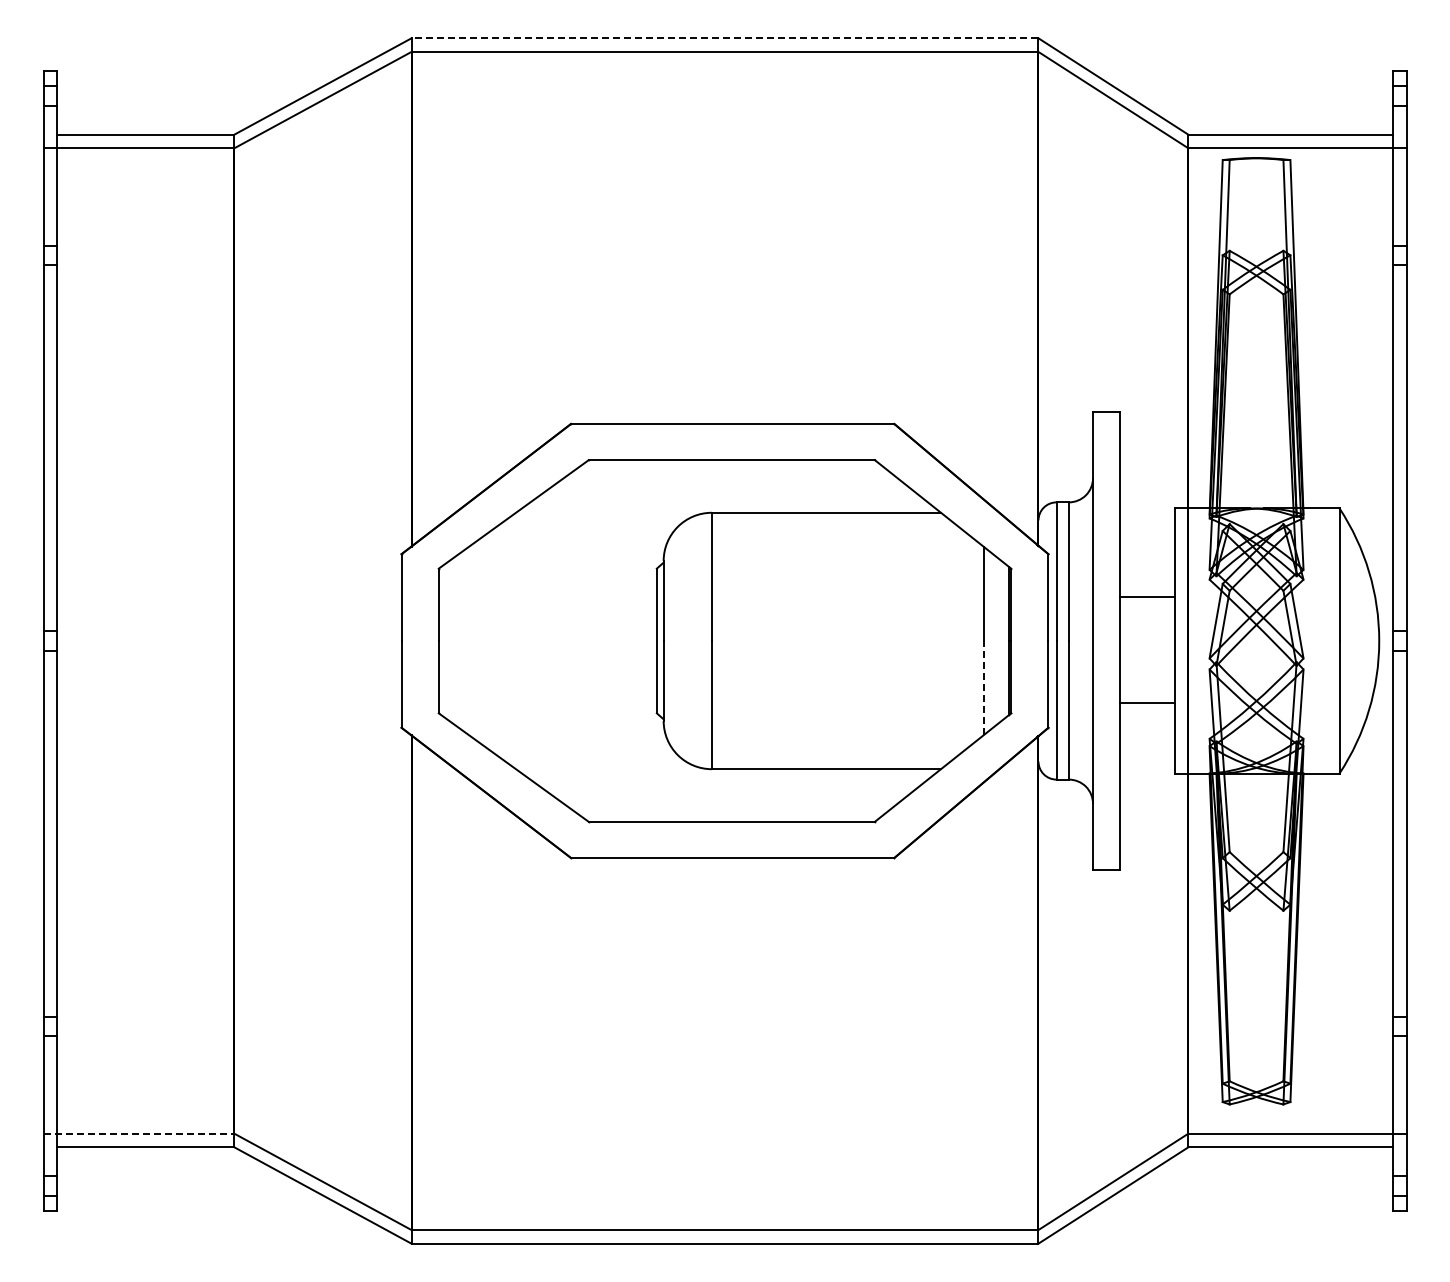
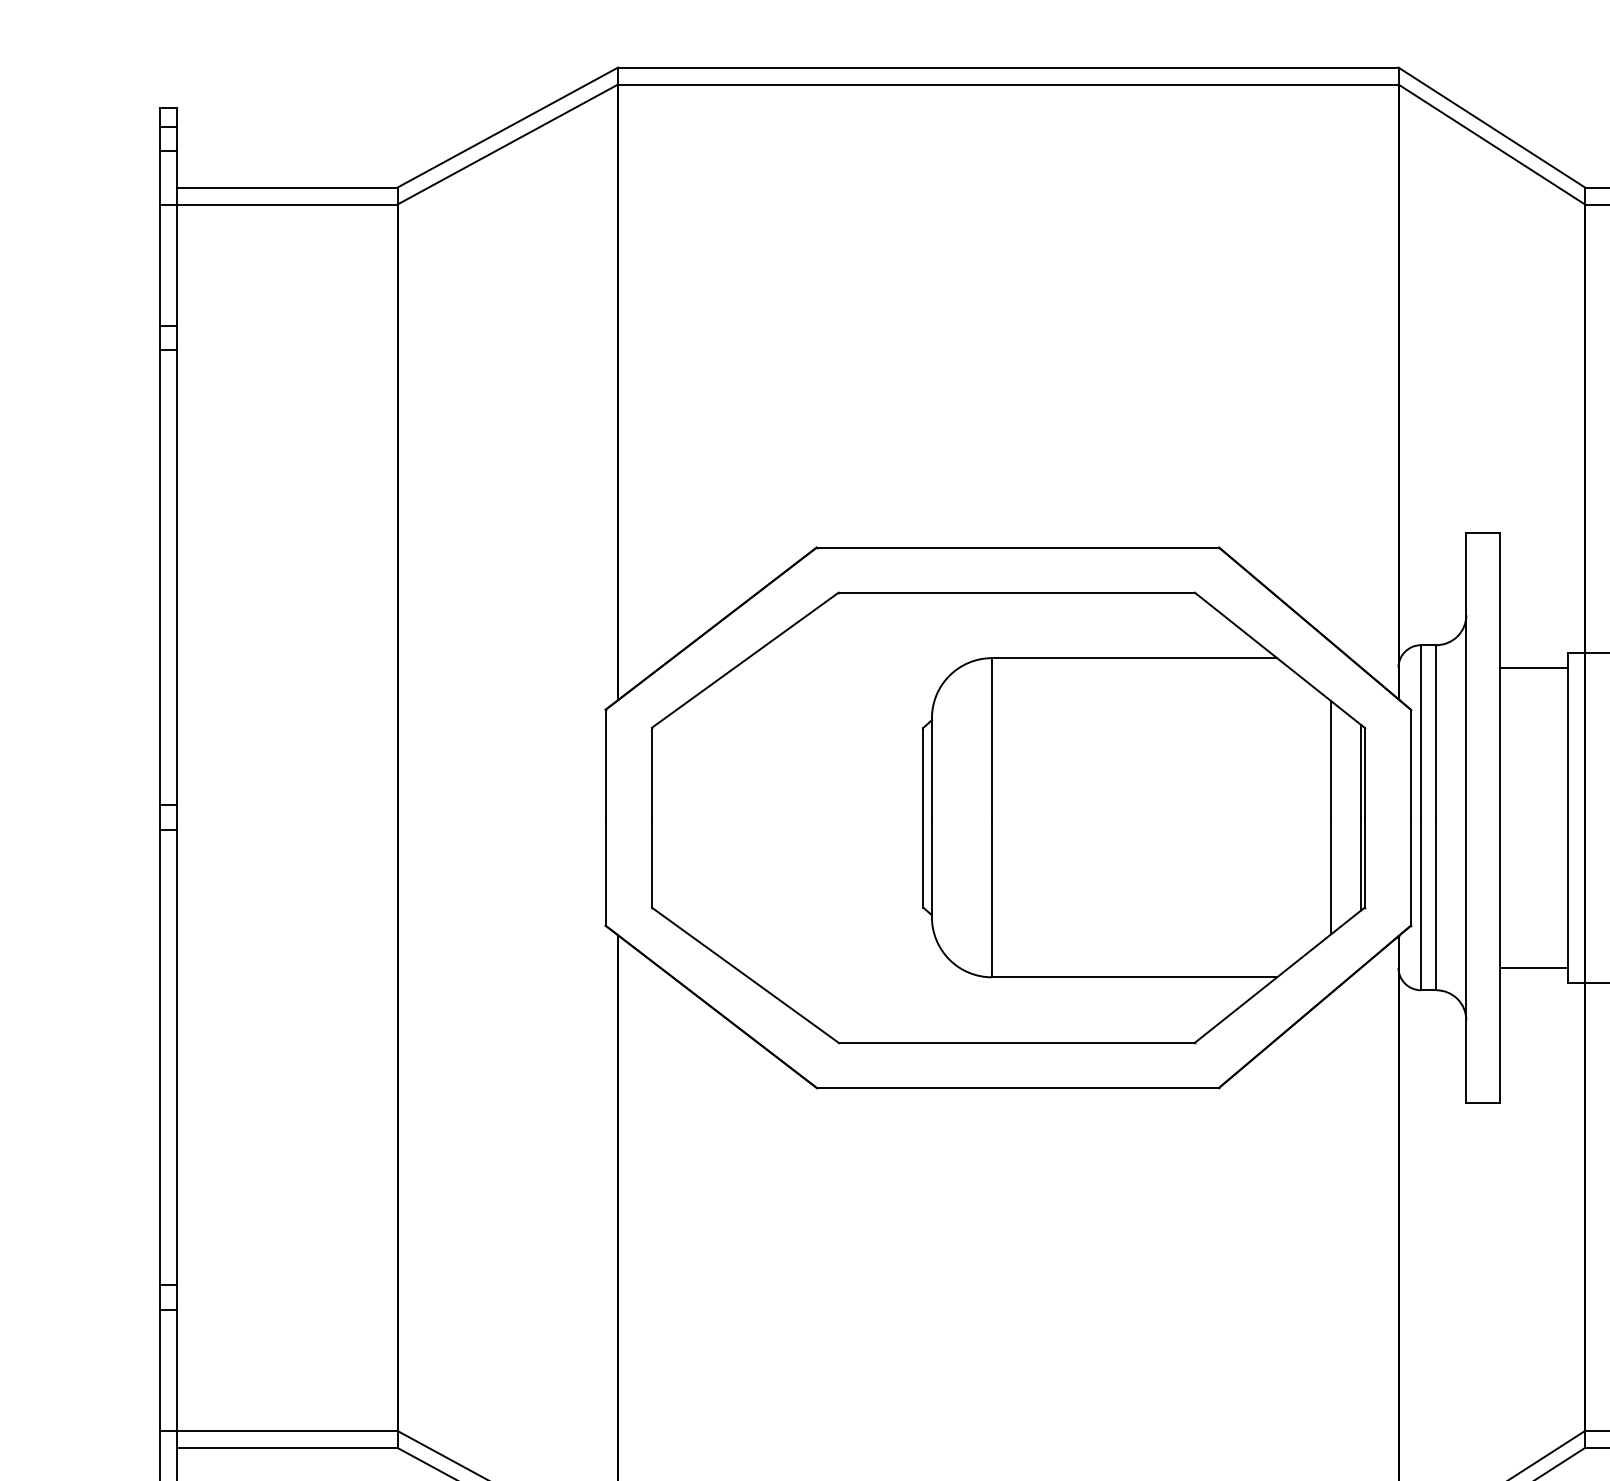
line: (724, 38) -> (1007, 67), dashed -> solid
line: (1147, 597) -> (1534, 667), moved
line: (984, 687) -> (1331, 875), dashed -> solid
line: (1147, 702) -> (1534, 967), moved
line: (139, 1133) -> (279, 1430), dashed -> solid

